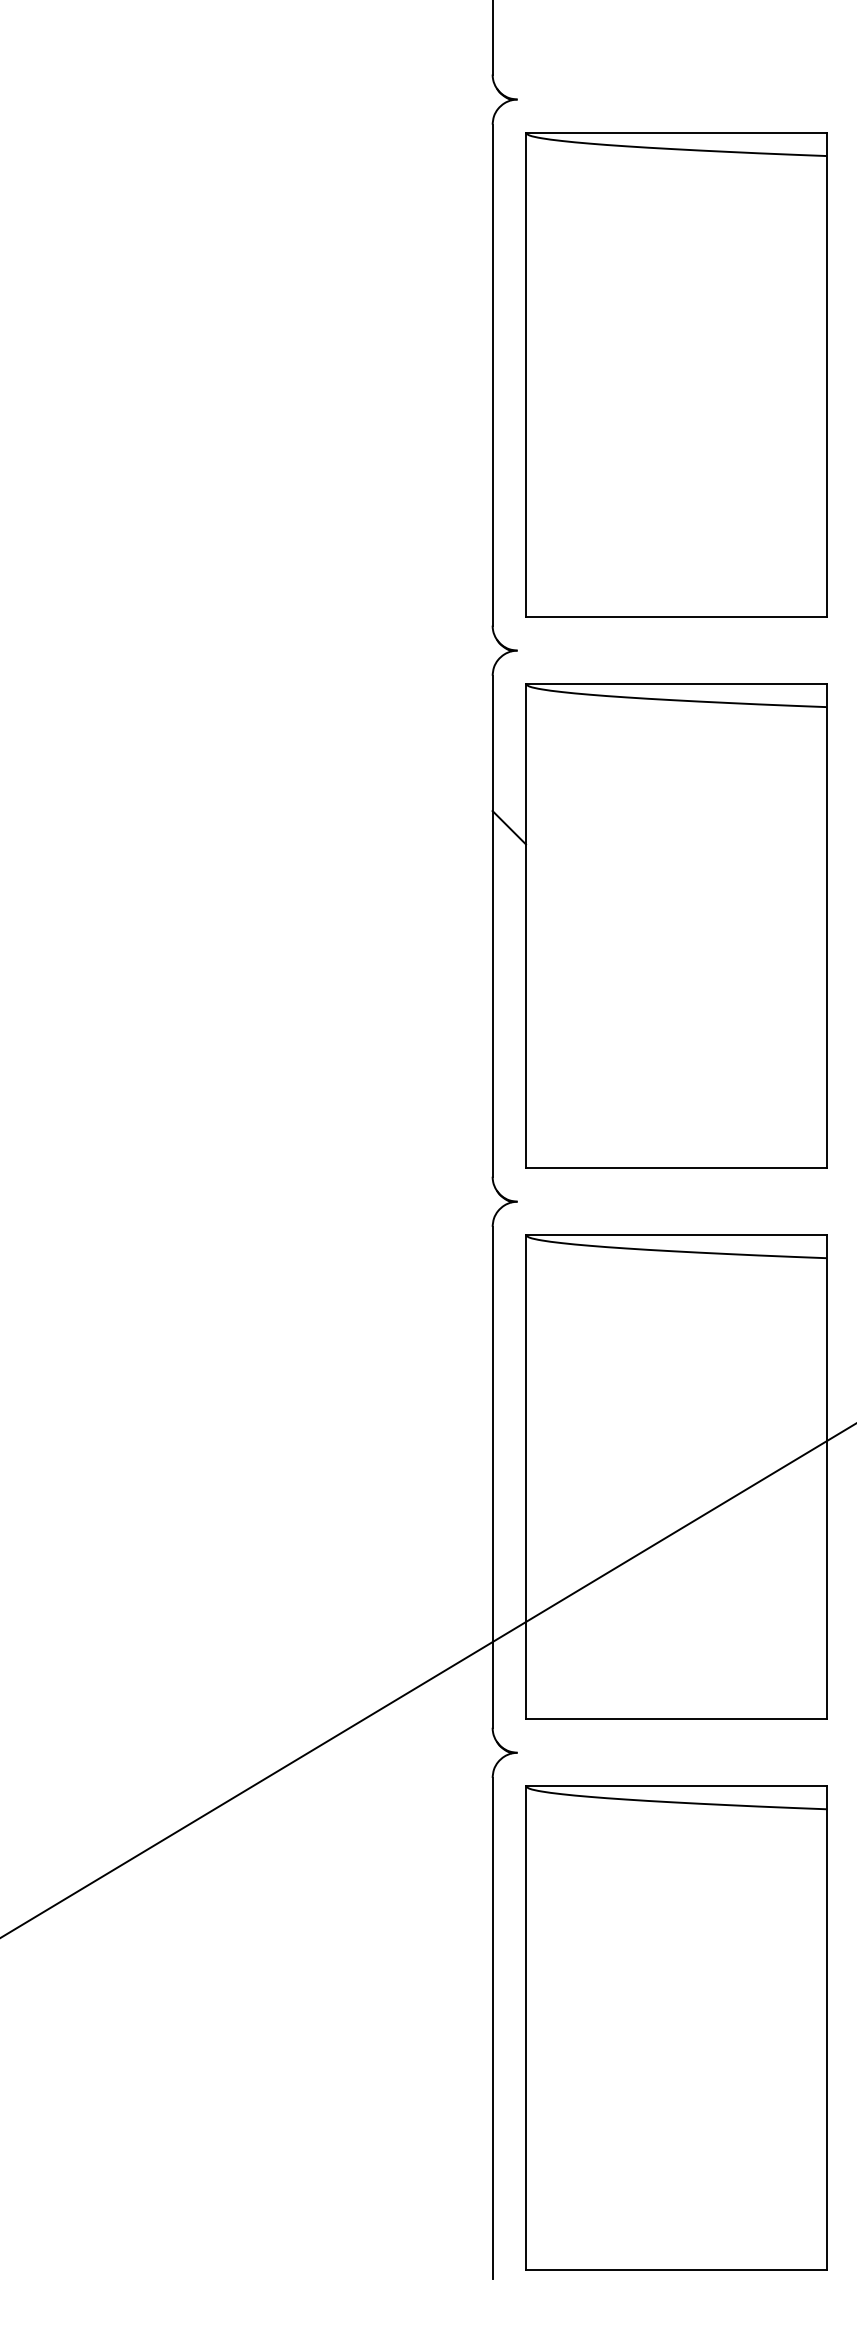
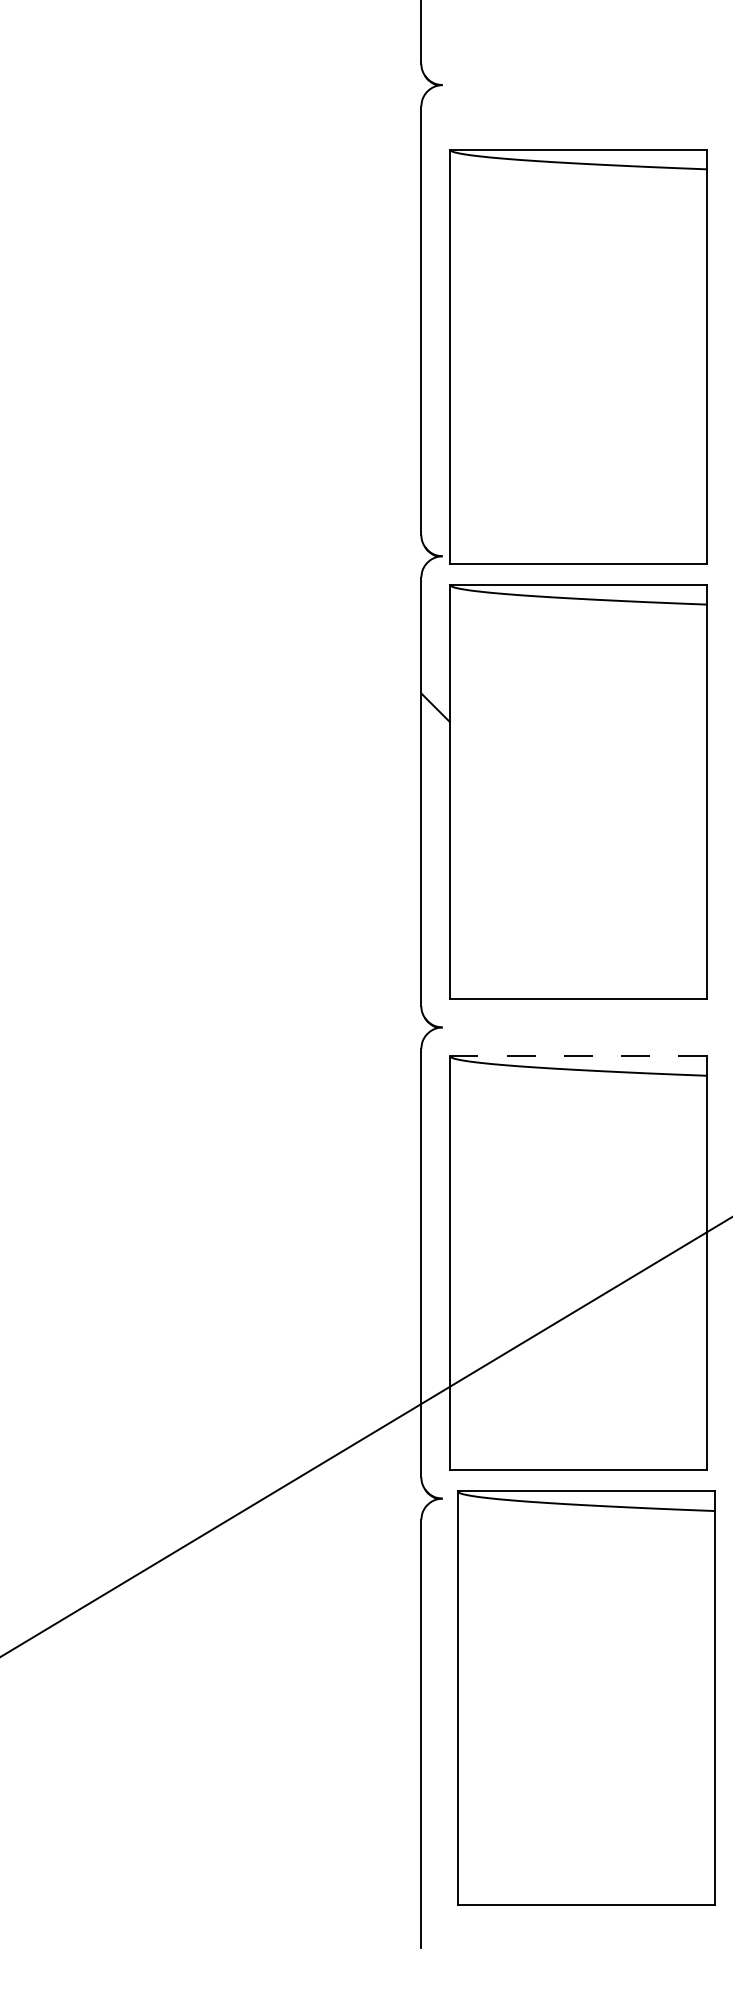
part: (676, 374) -> (578, 356), moved
line: (676, 1235) -> (578, 1056), solid -> dashed
part: (676, 2027) -> (586, 1697), moved

